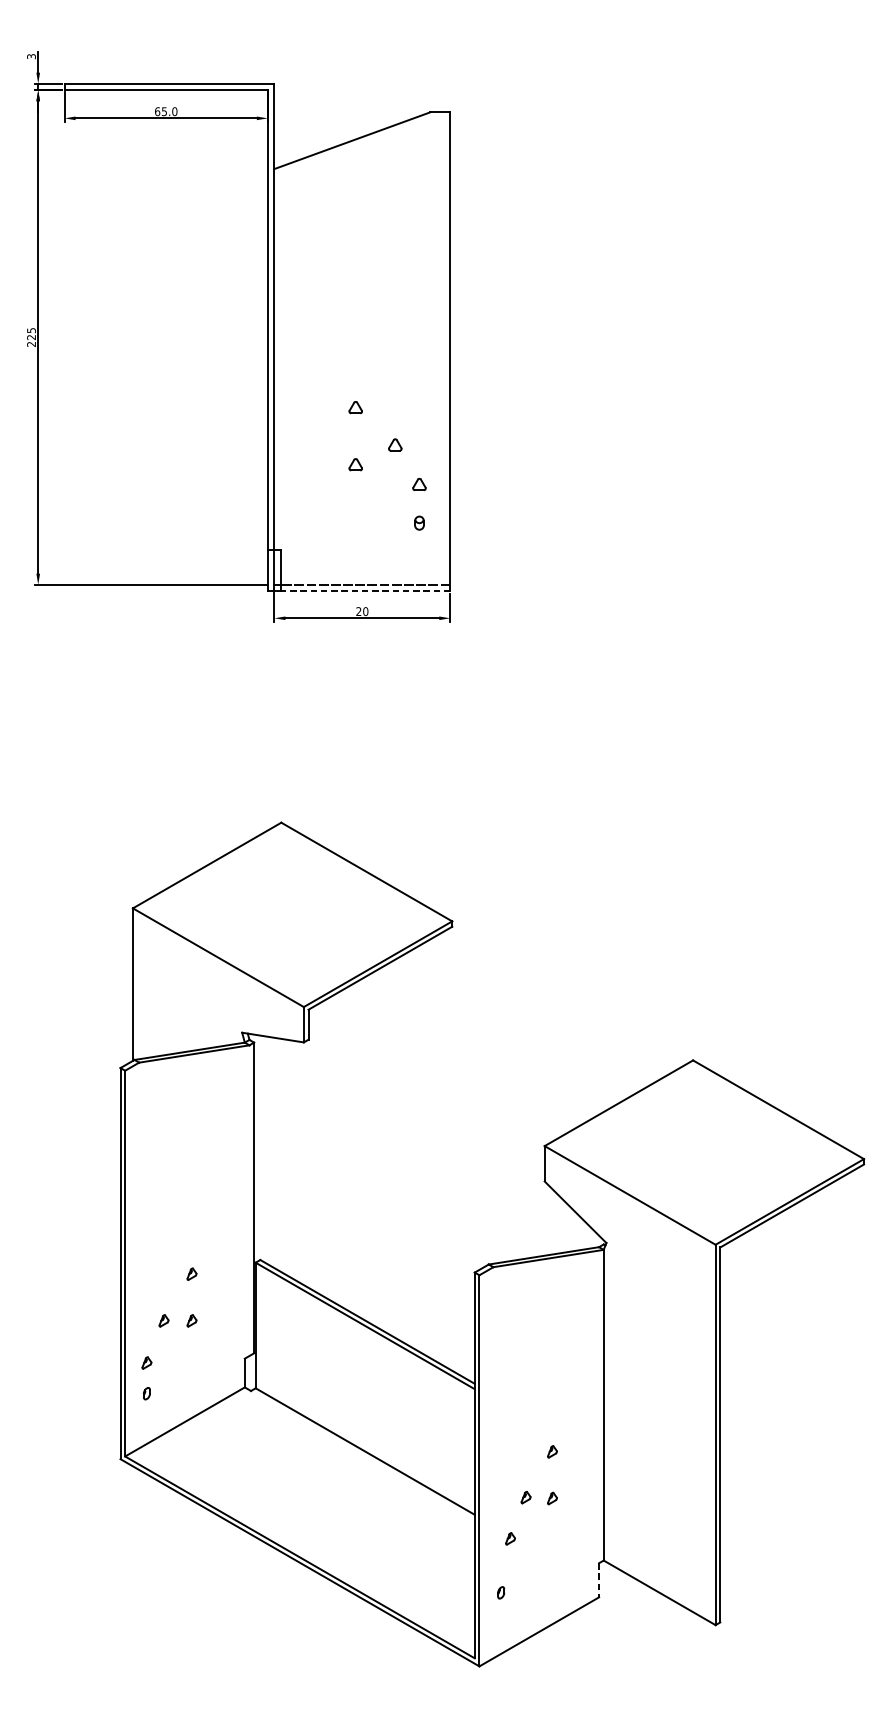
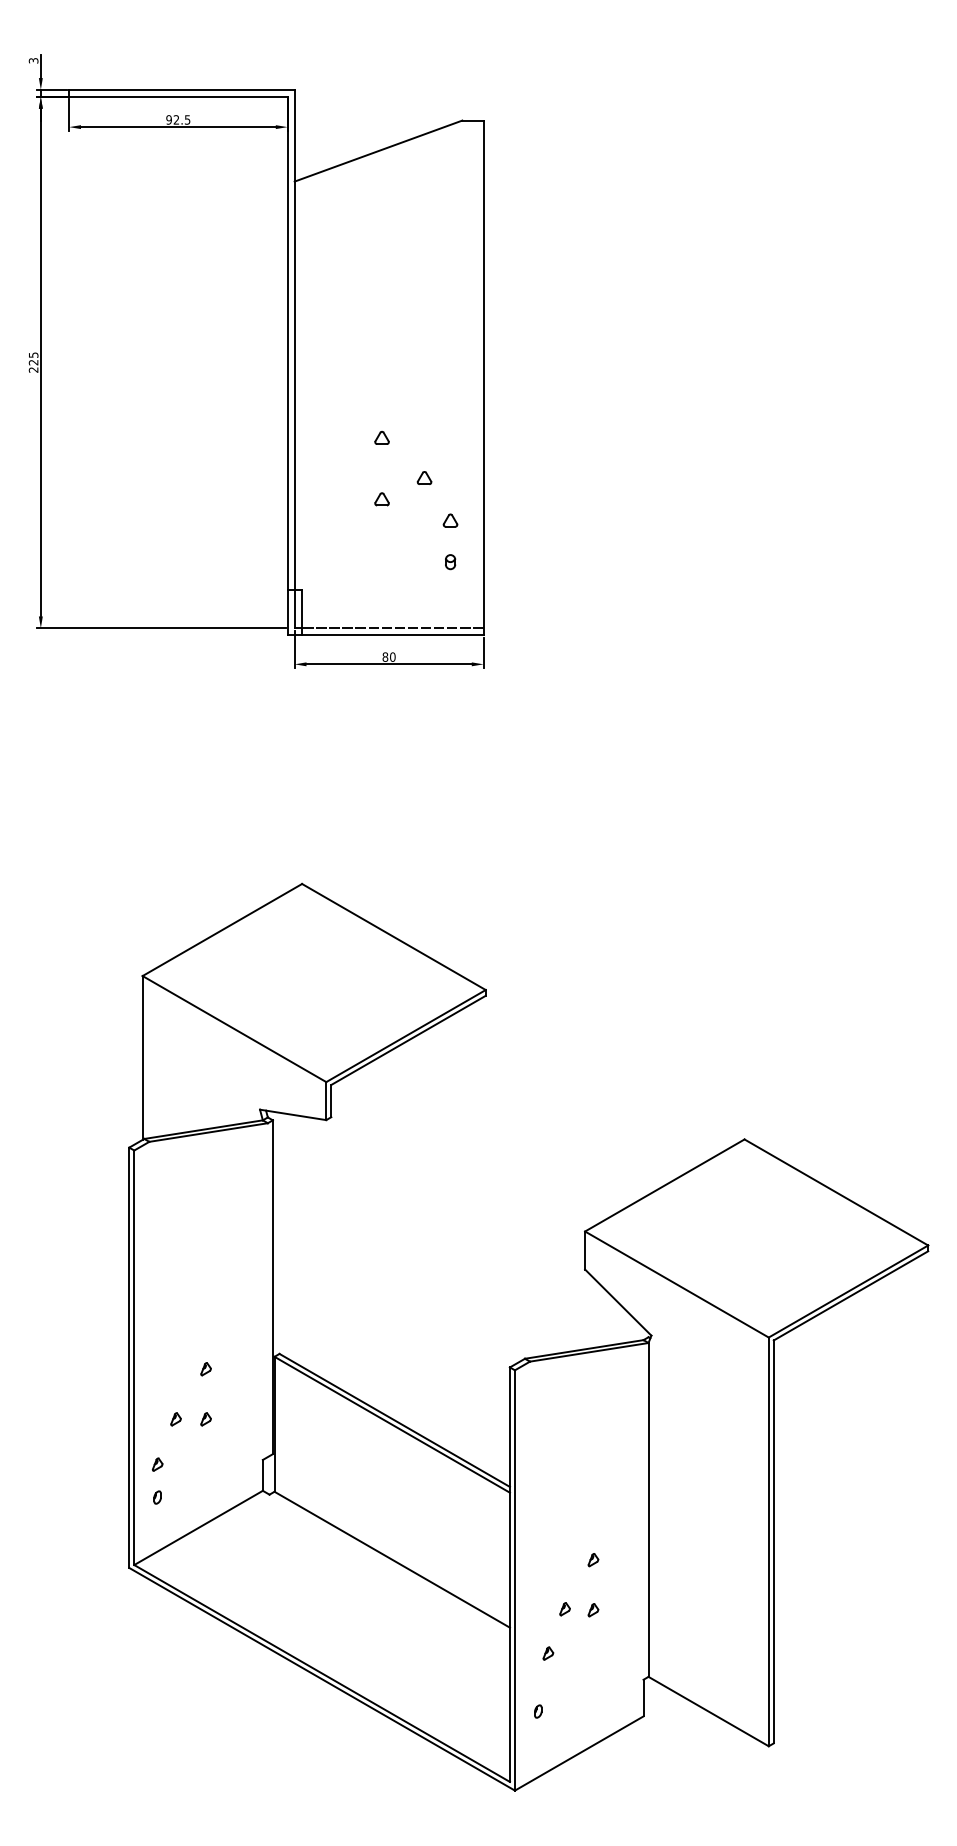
text: (166, 111) -> (178, 119), 65.0 -> 92.5
line: (365, 591) -> (392, 635), dashed -> solid
text: (358, 610) -> (385, 656), 20 -> 80
line: (599, 1580) -> (643, 1698), dashed -> solid

